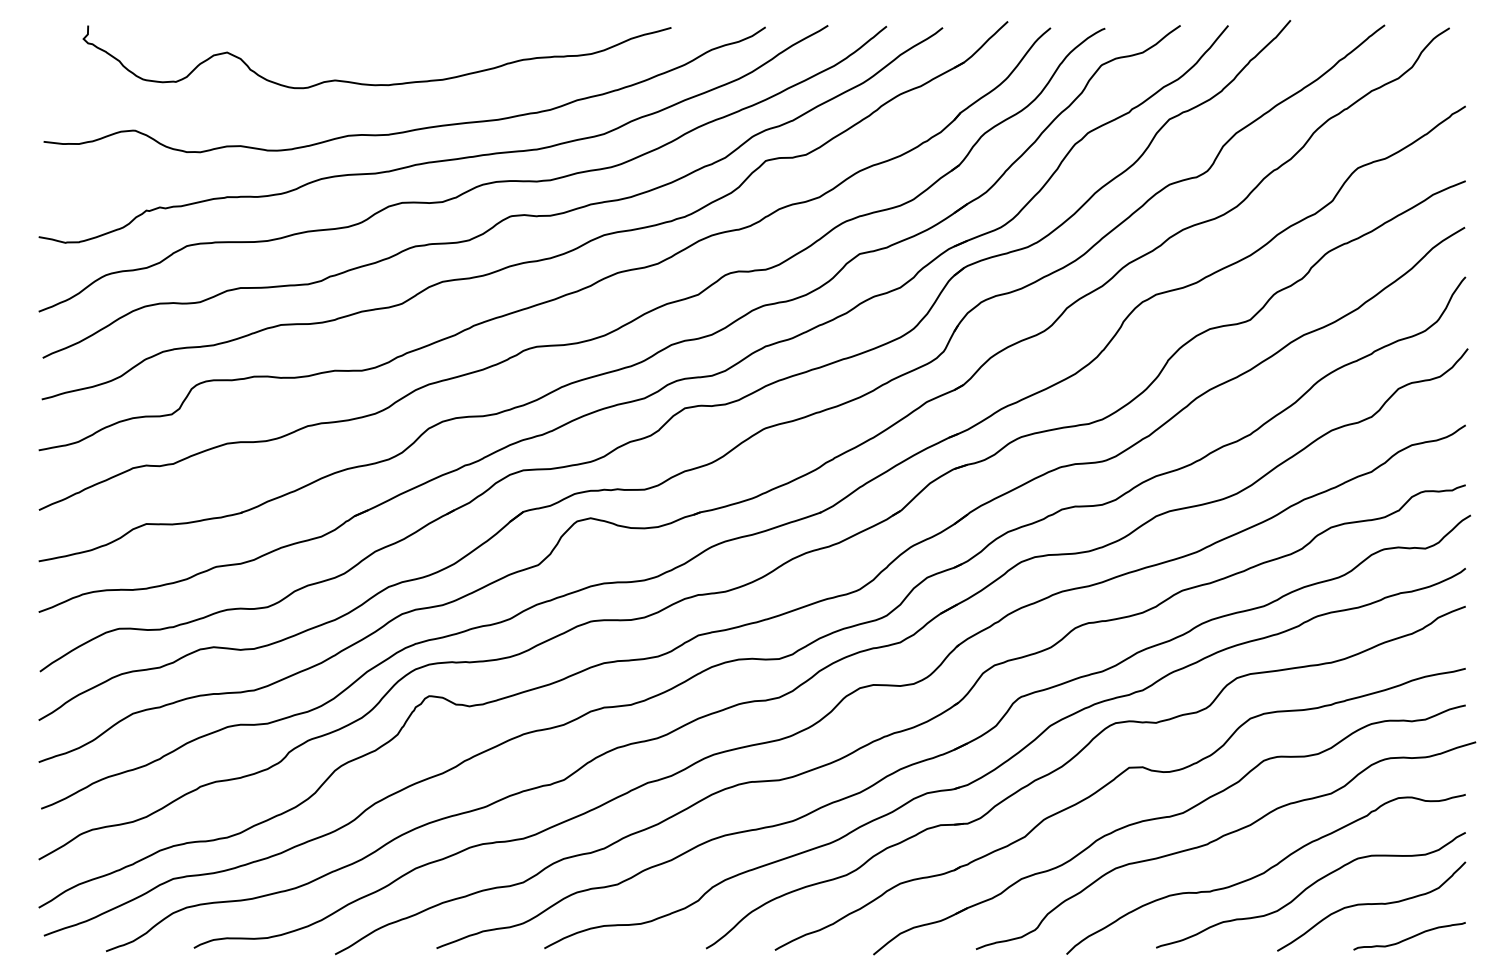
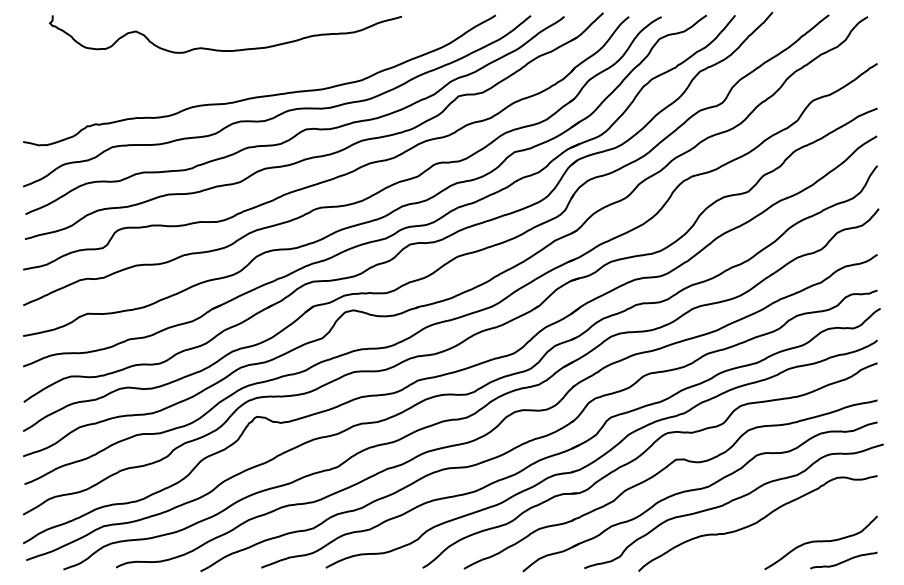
curve: (415, 127) -> (248, 76), removed
curve: (1308, 889) -> (783, 532), removed

